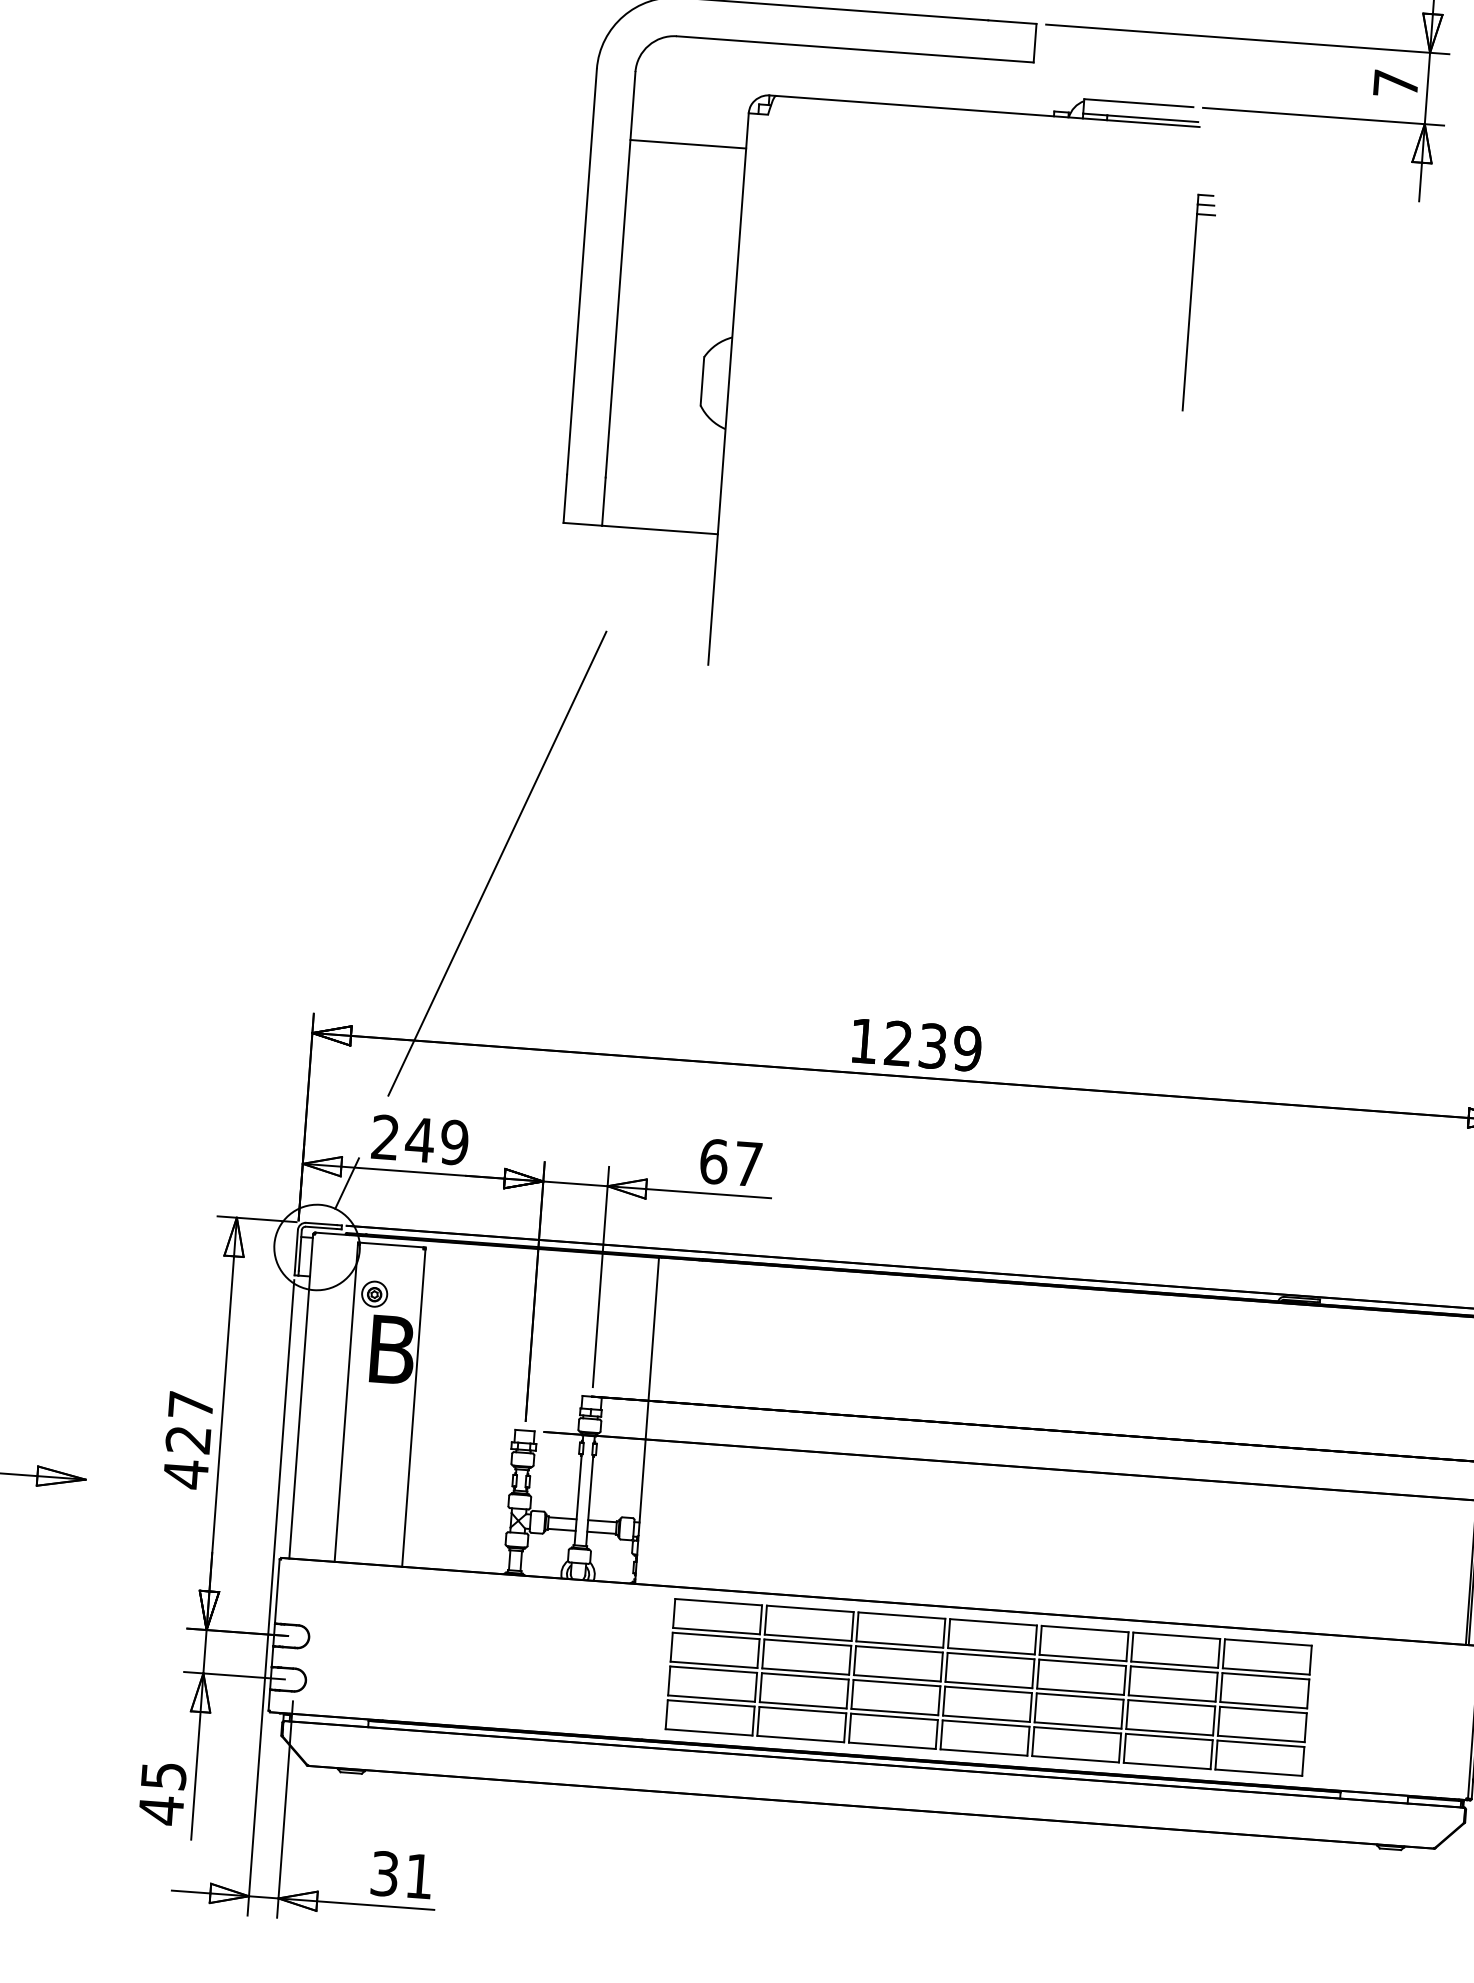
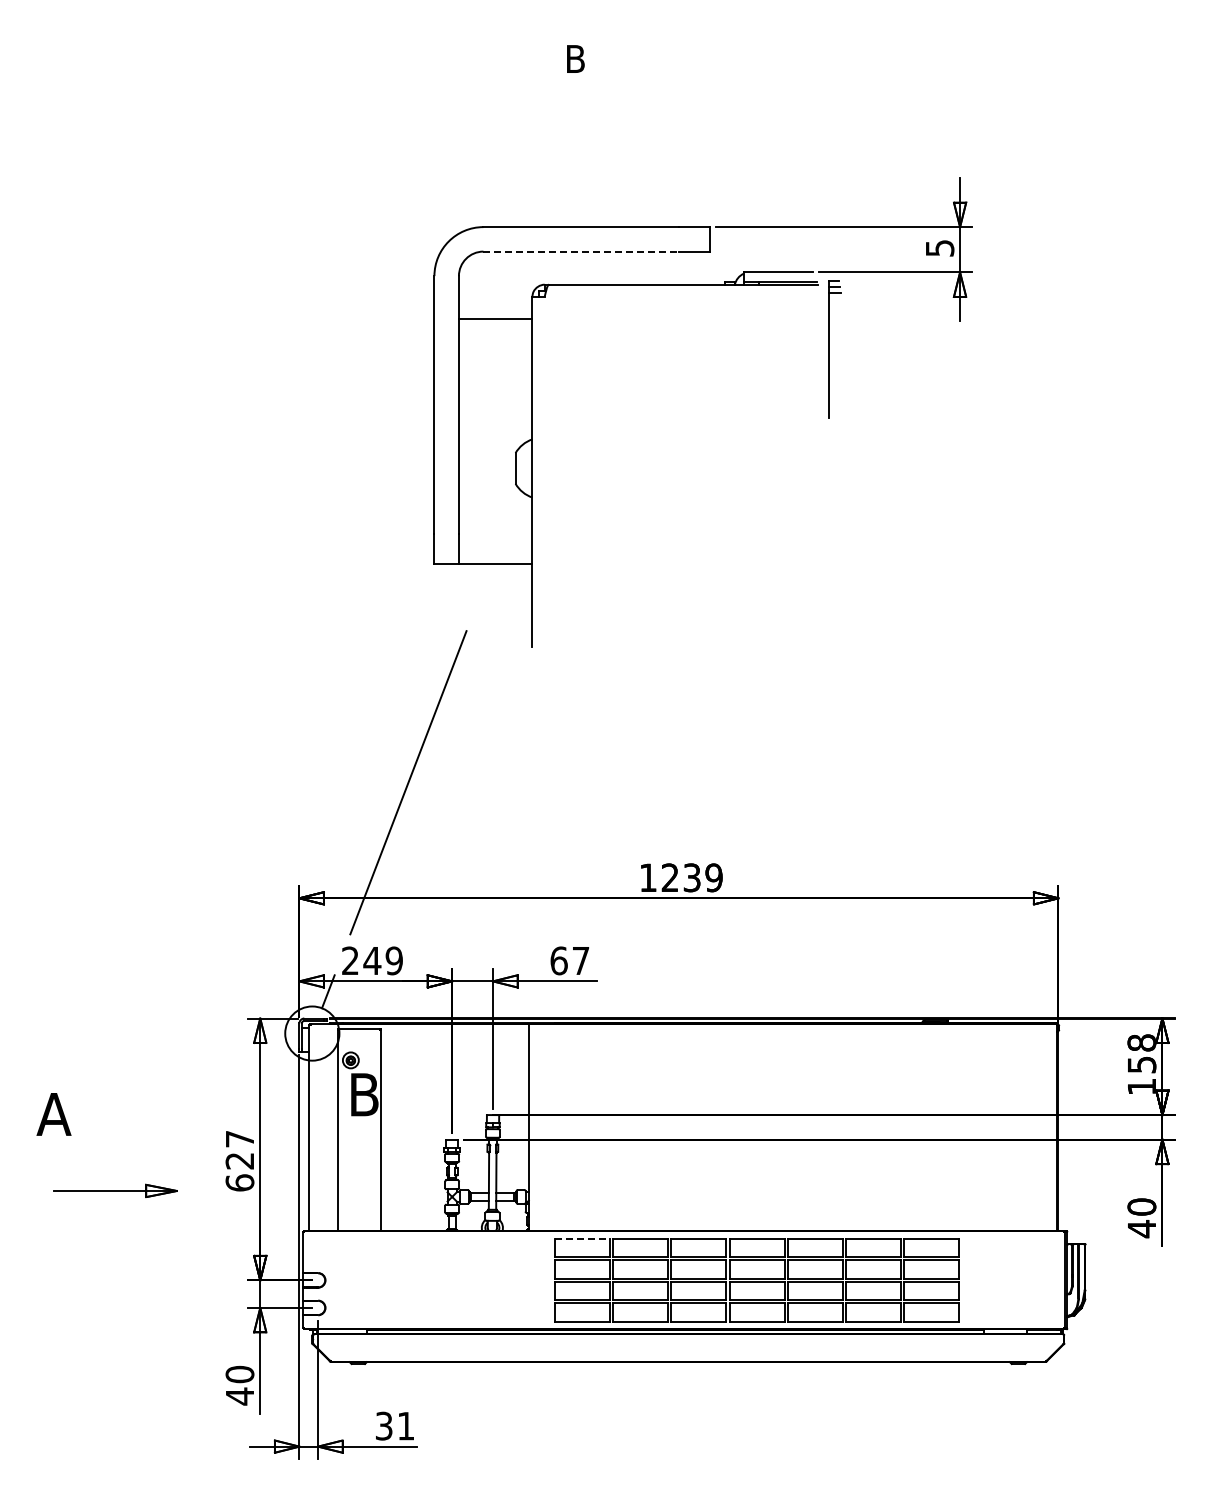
line: (831, 47) -> (581, 251), solid -> dashed
text: (1396, 84) -> (940, 248), 7 -> 5
part: (1198, 303) -> (834, 349), moved
text: (185, 1475) -> (239, 1183), 427 -> 627
line: (718, 1602) -> (582, 1239), solid -> dashed
text: (163, 1775) -> (239, 1374), 45 -> 40

